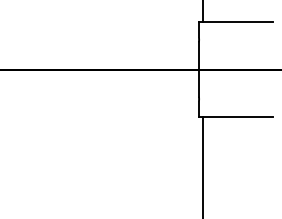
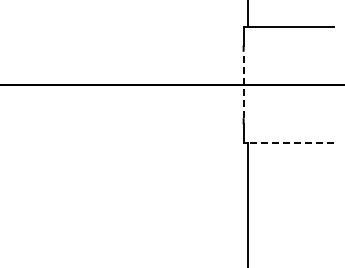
line: (198, 69) -> (243, 84), solid -> dashed
line: (238, 116) -> (291, 142), solid -> dashed

